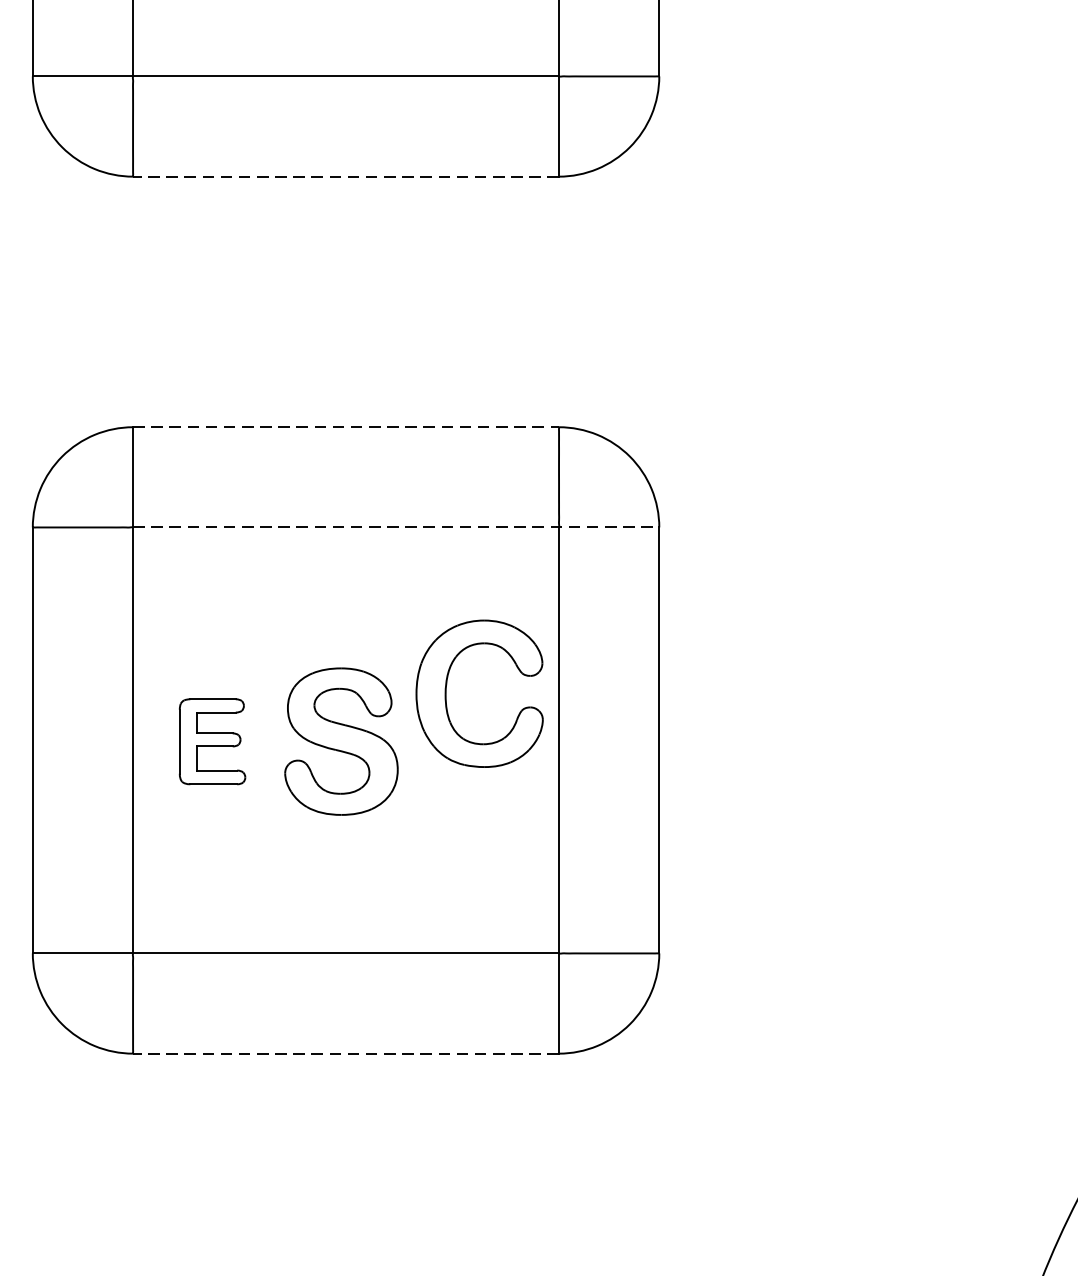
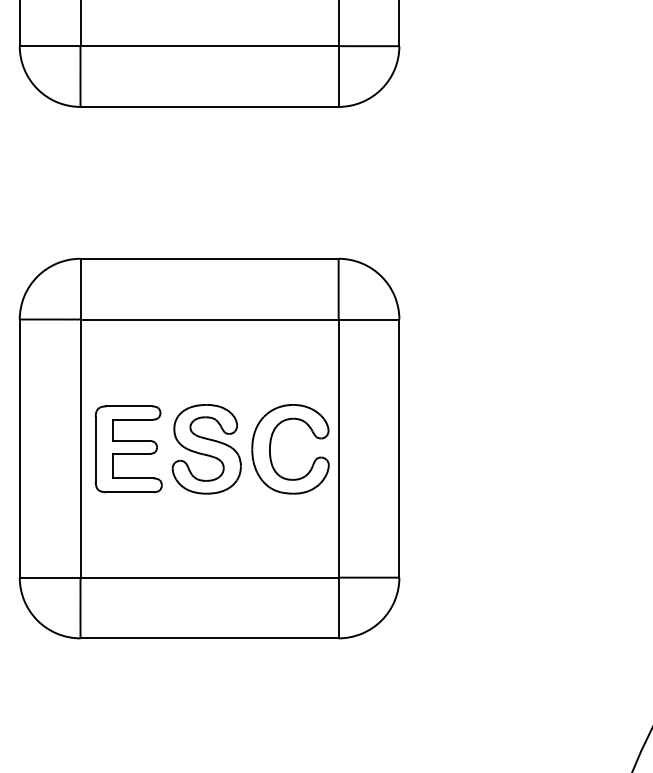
line: (345, 175) -> (209, 106), dashed -> solid
line: (347, 426) -> (210, 258), dashed -> solid
line: (397, 527) -> (240, 319), dashed -> solid
part: (448, 685) -> (271, 444), moved
part: (212, 741) -> (128, 449), size x1.67
line: (345, 1053) -> (209, 638), dashed -> solid

